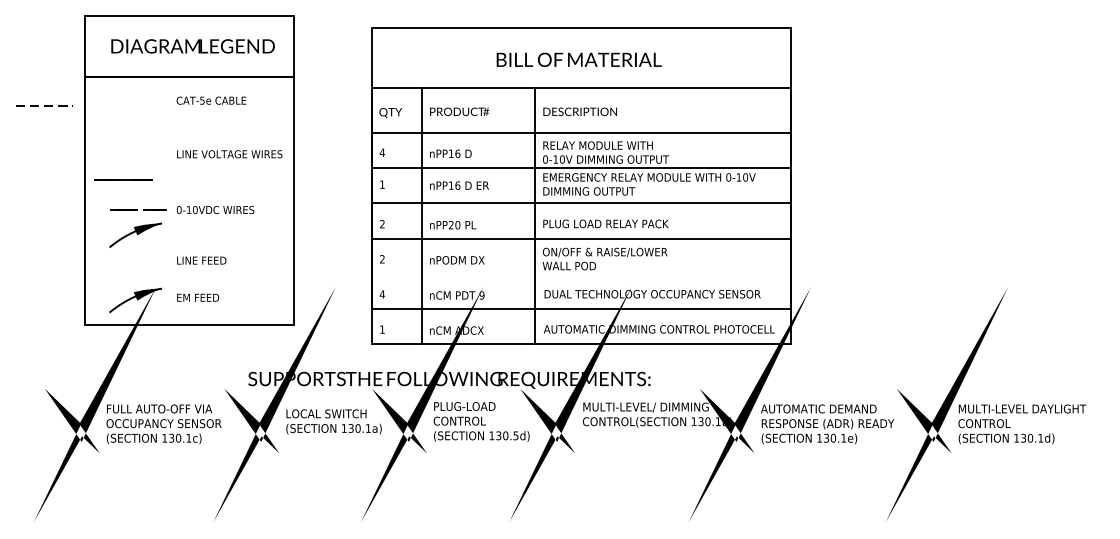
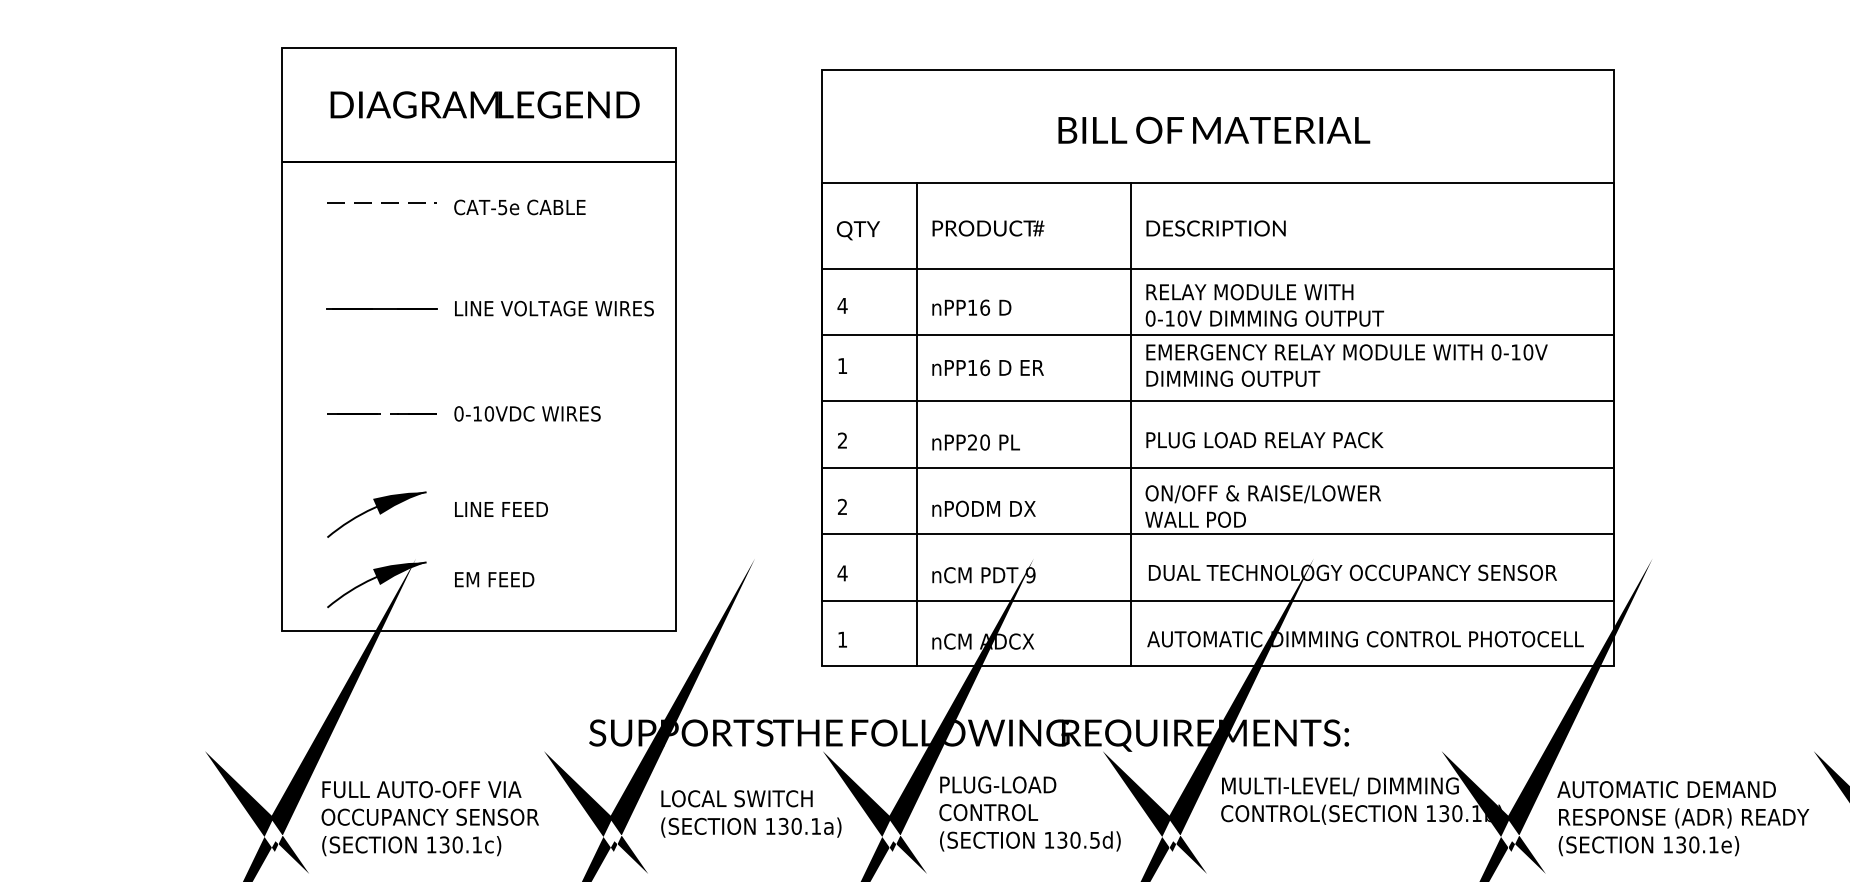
line: (44, 105) -> (382, 203), moved
line: (123, 179) -> (382, 307), moved
part: (135, 234) -> (376, 512), moved
line: (580, 273) -> (1216, 533), added

